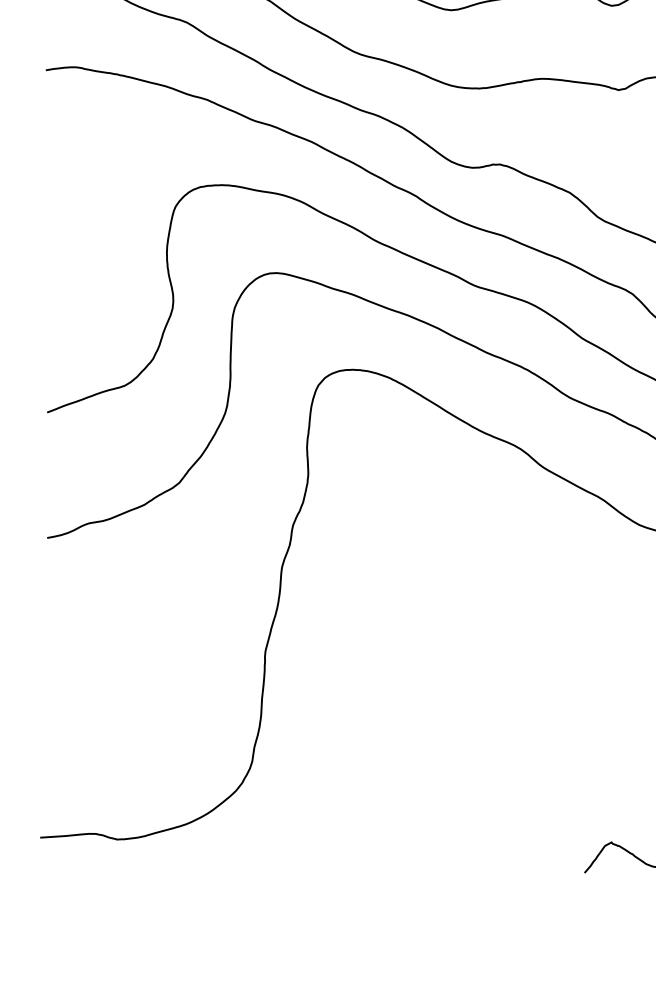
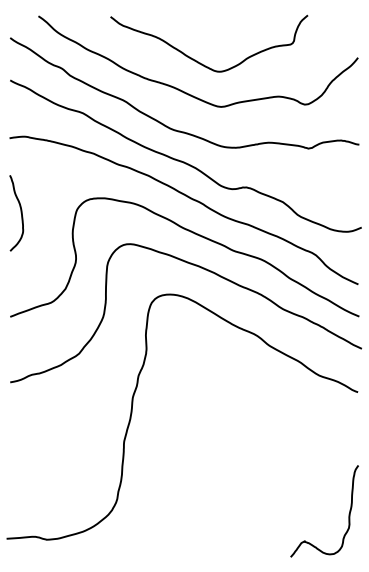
curve: (66, 214) -> (20, 213), added

